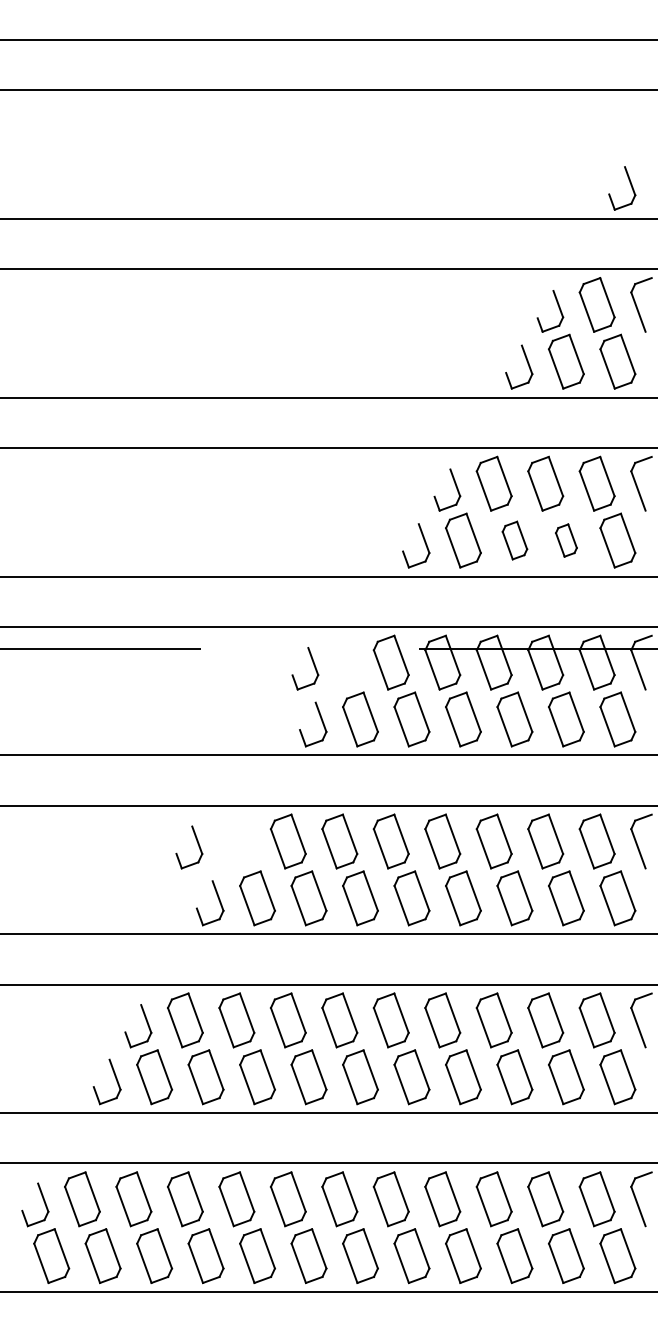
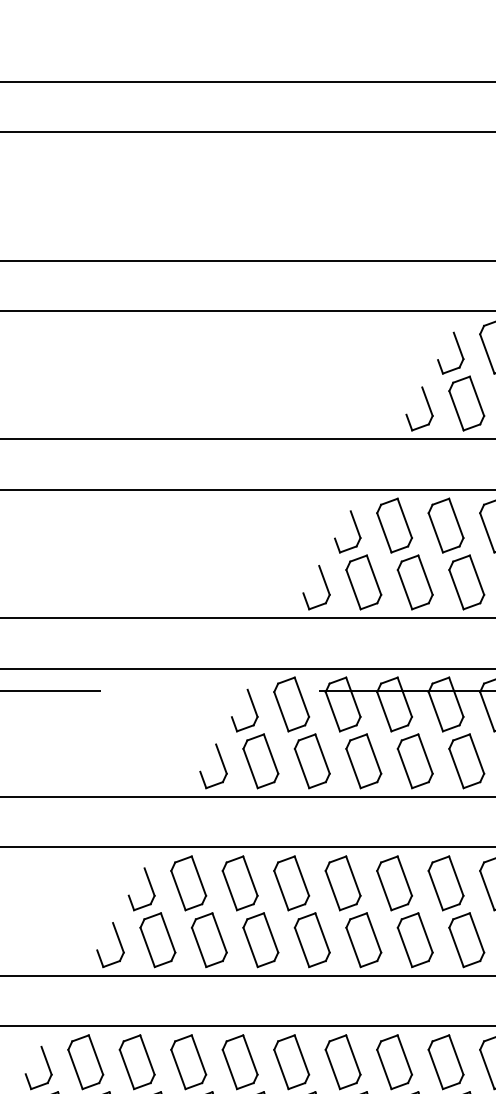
part: (514, 540) -> (414, 582), size x1.43
part: (566, 540) -> (466, 582), size x1.67
part: (313, 665) -> (252, 707), moved
part: (197, 844) -> (149, 886), moved

